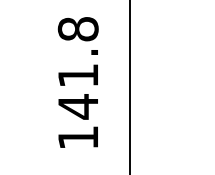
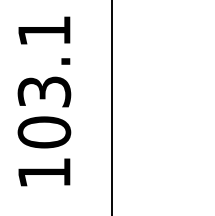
text: (77, 68) -> (43, 82), 141.8 -> 103.1

